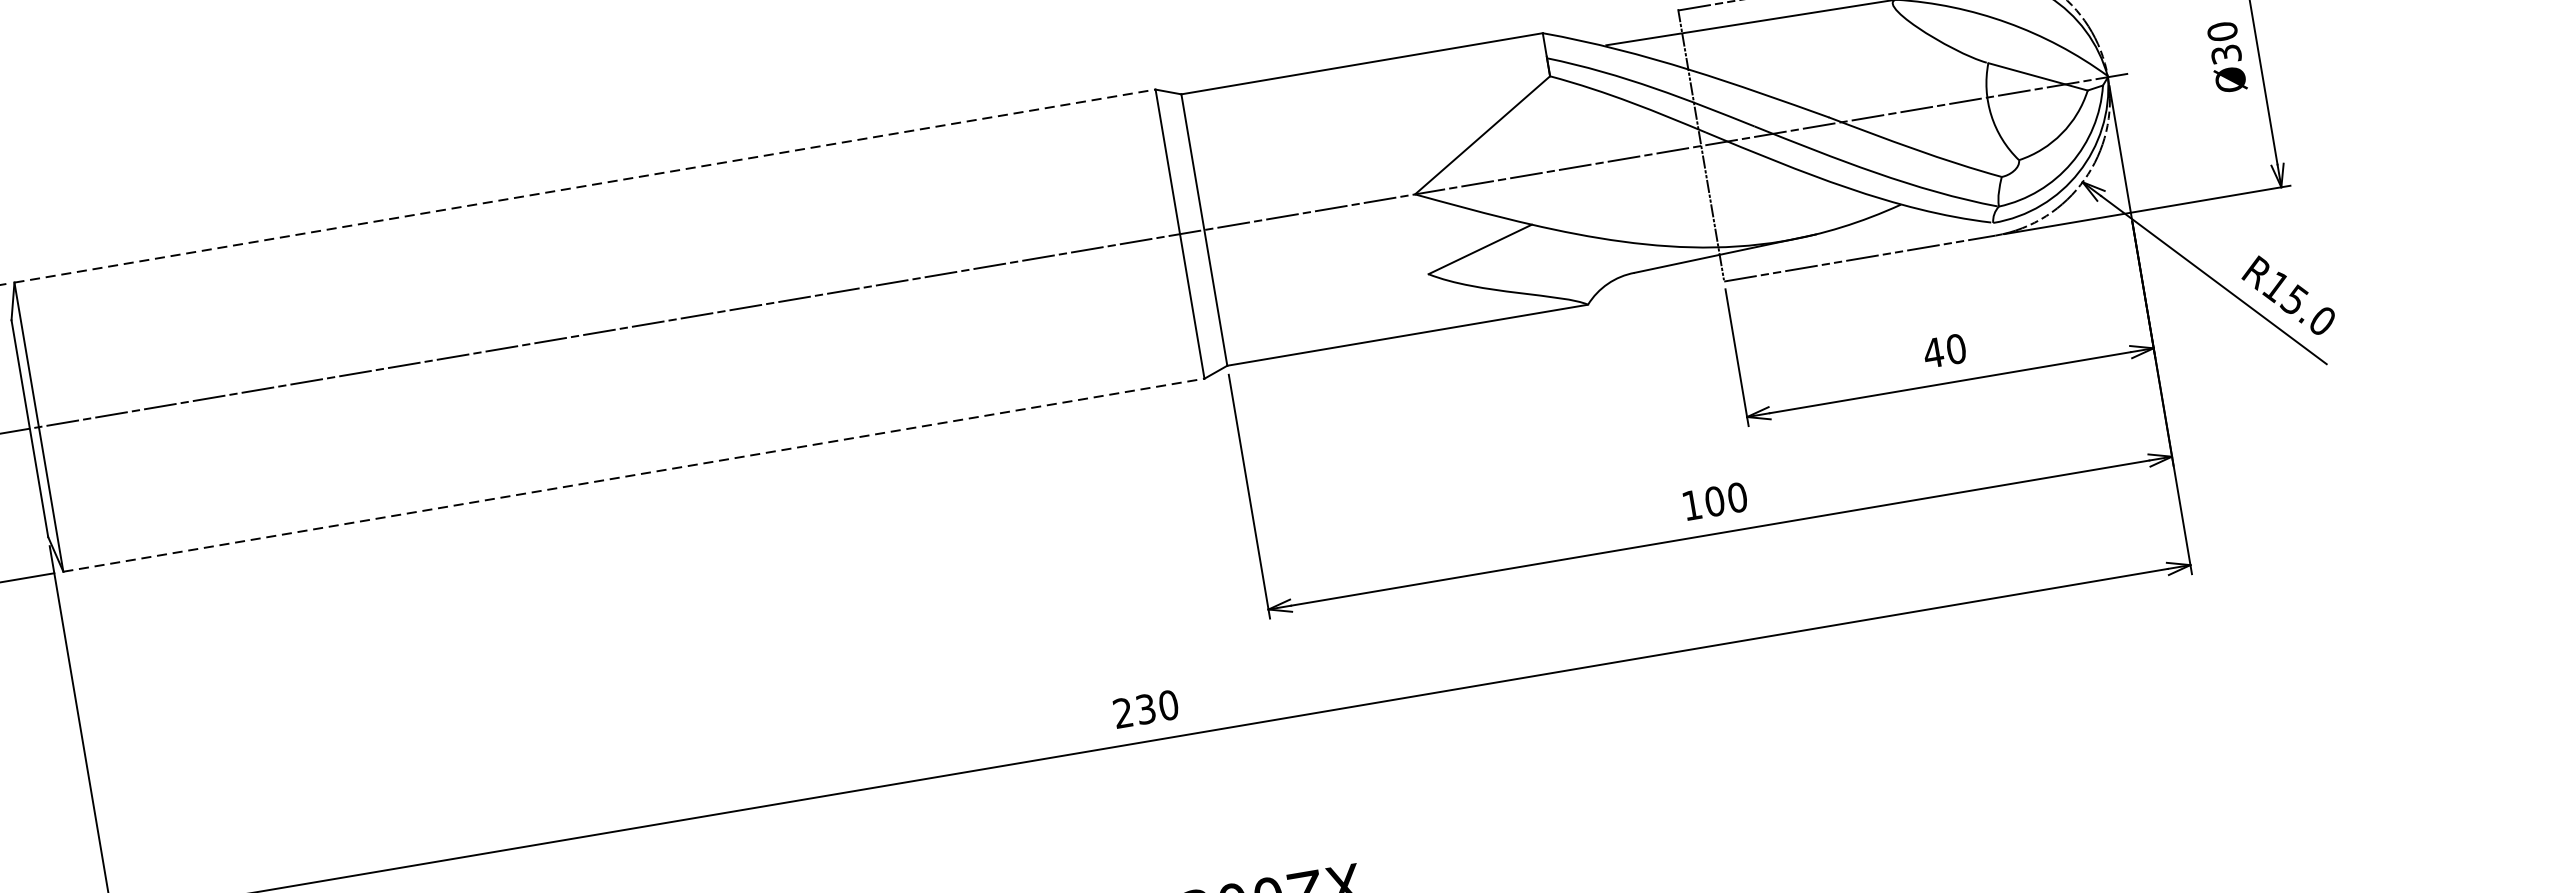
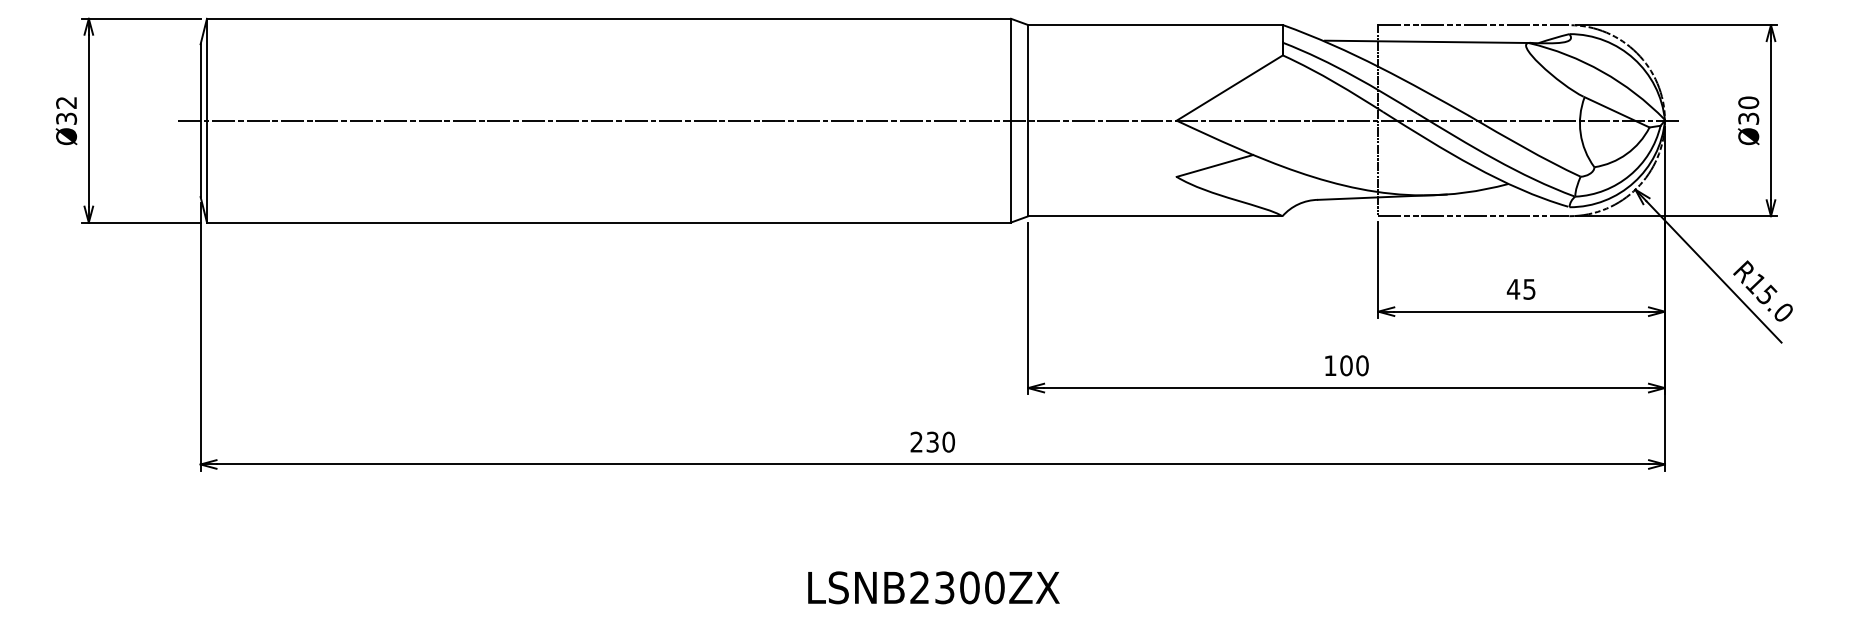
line: (585, 185) -> (609, 18), dashed -> solid
text: (1956, 347) -> (1529, 288), 40 -> 45
line: (634, 475) -> (609, 222), dashed -> solid

